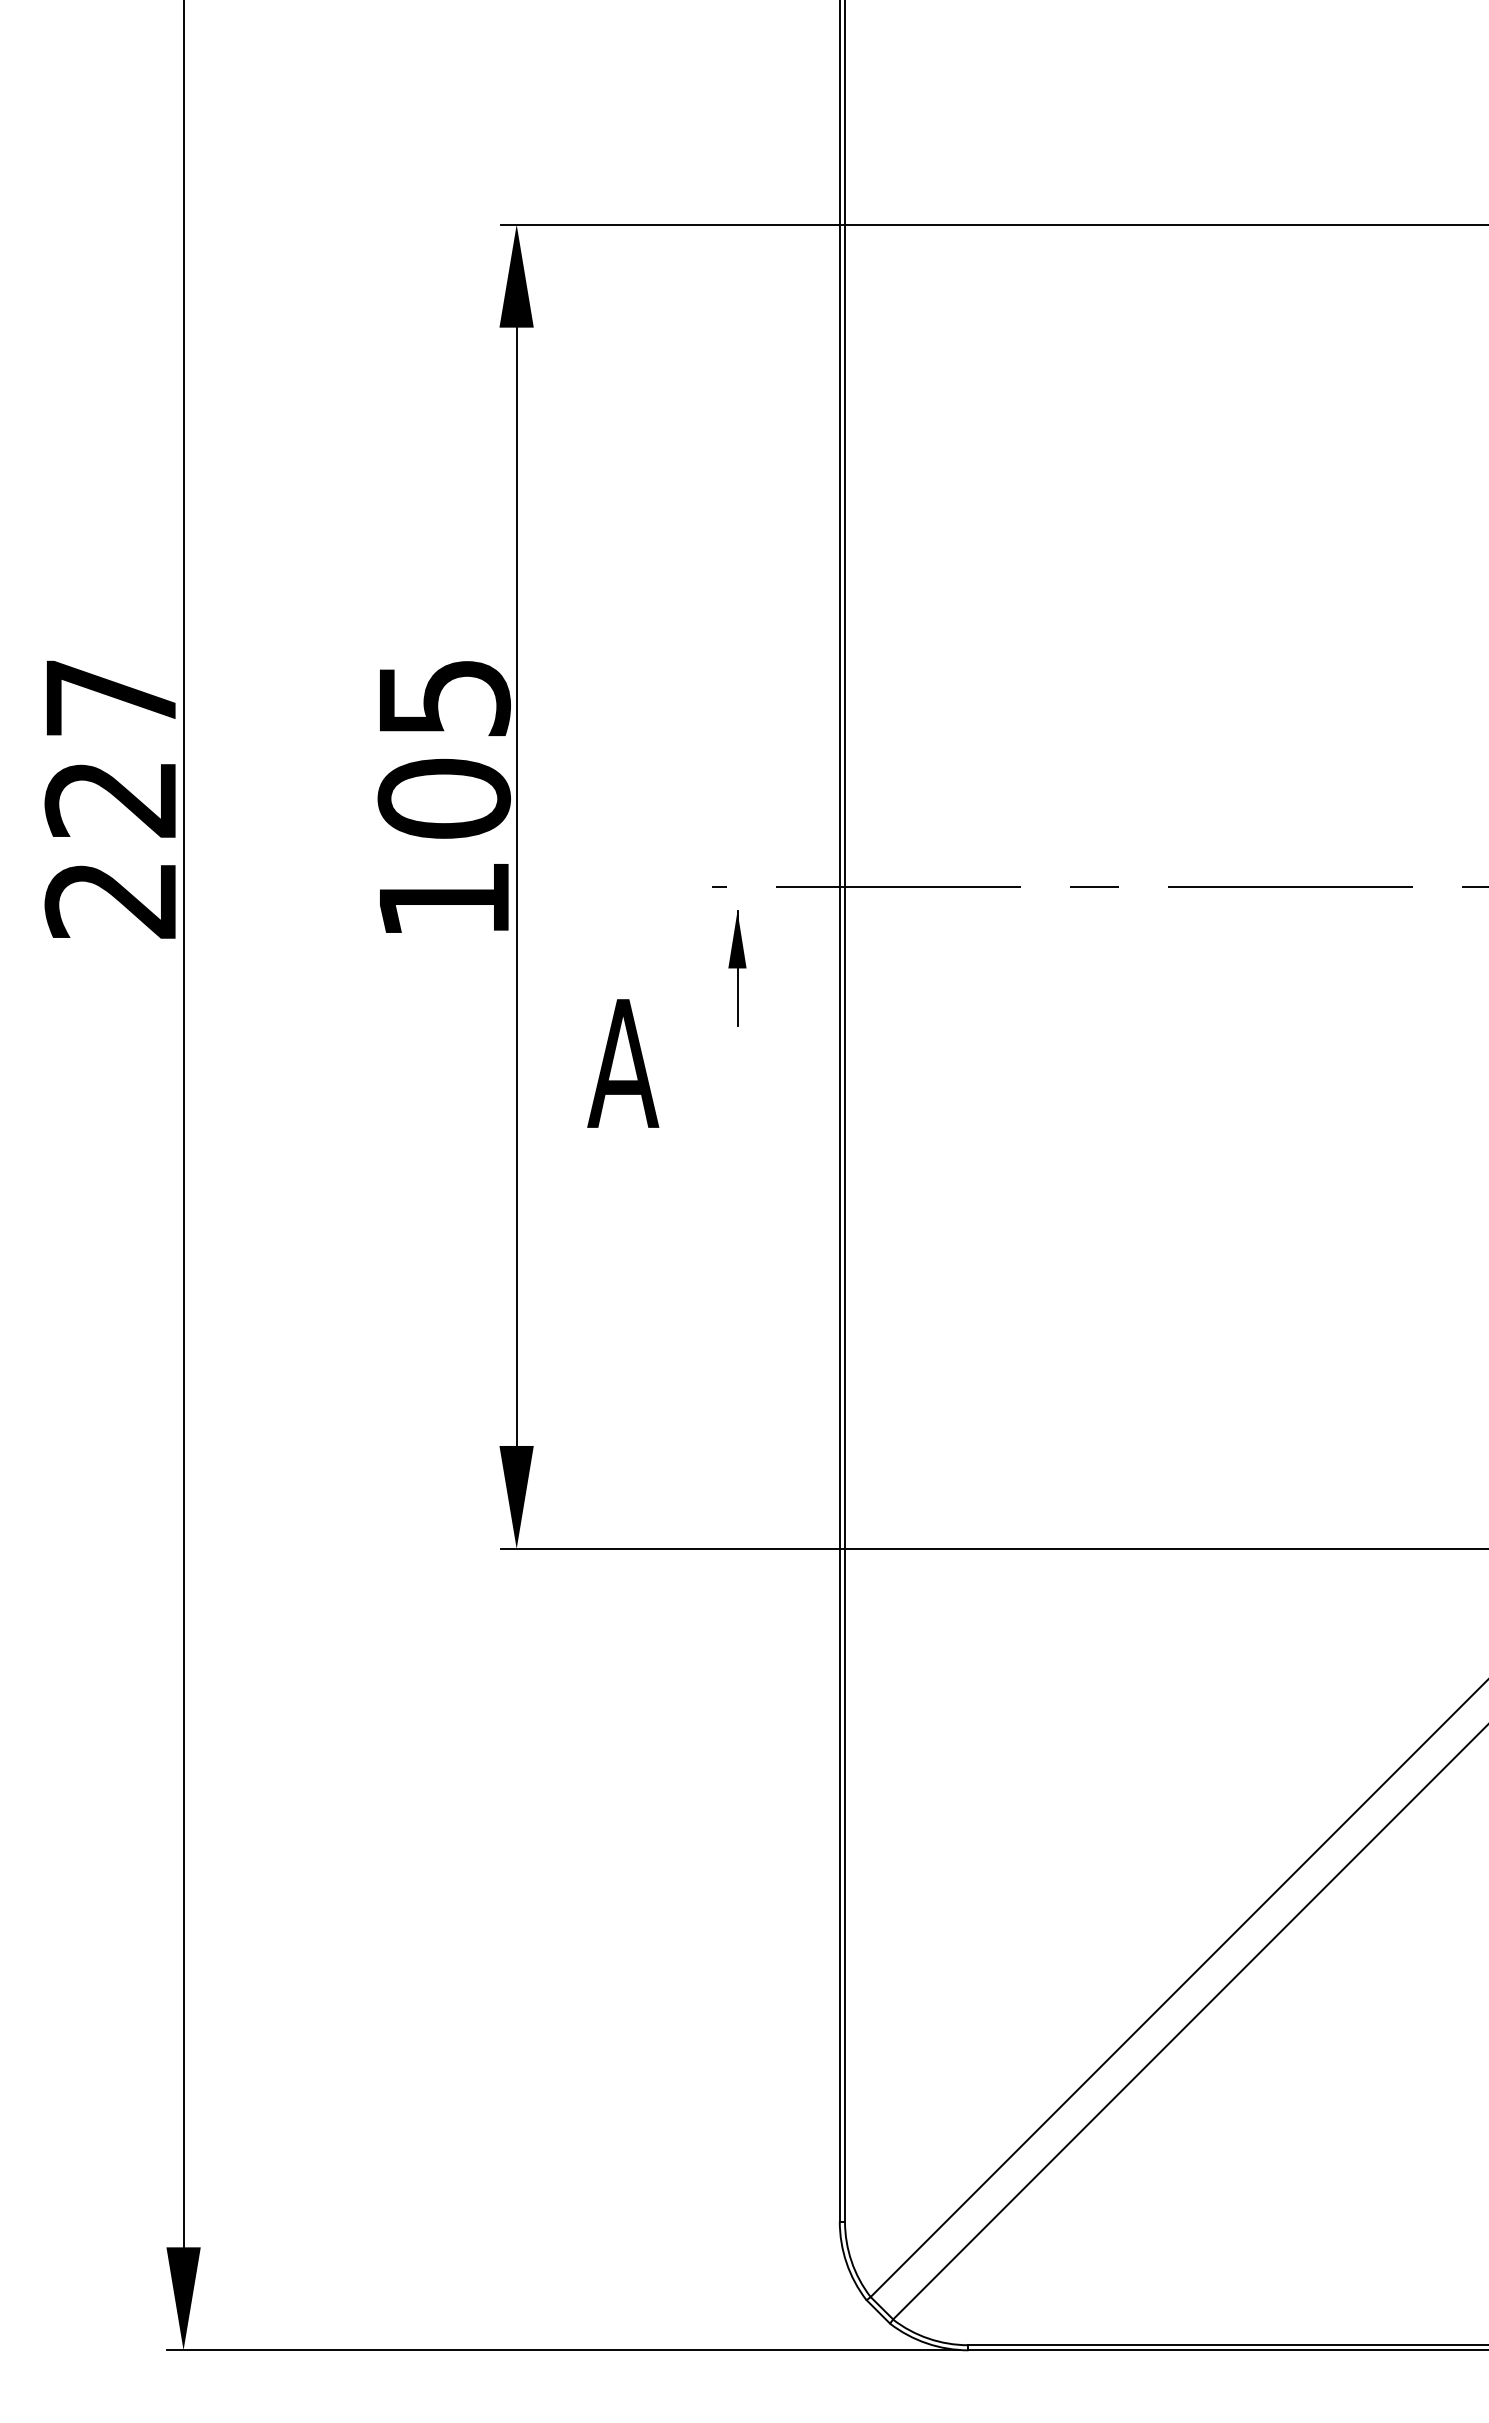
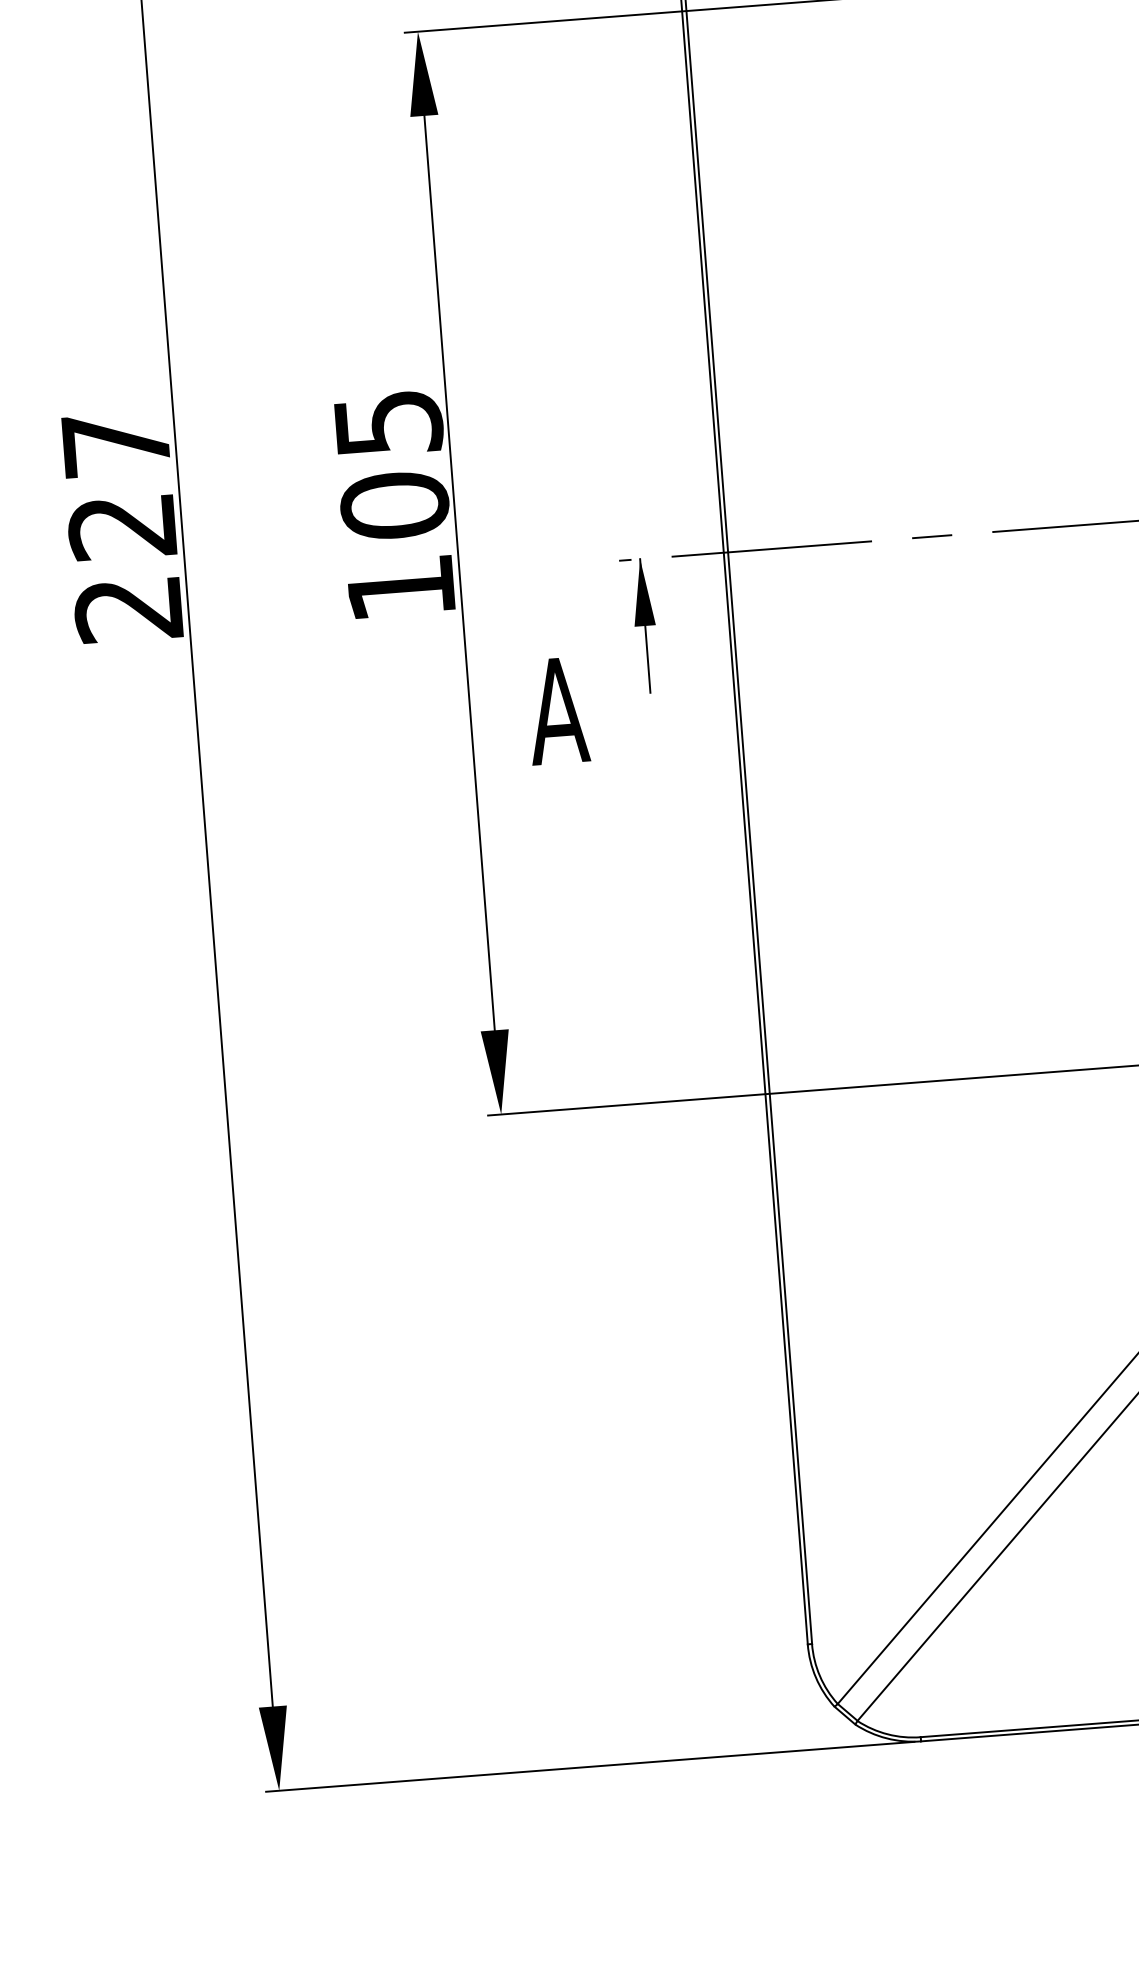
part: (737, 968) -> (645, 626), size x1.43

